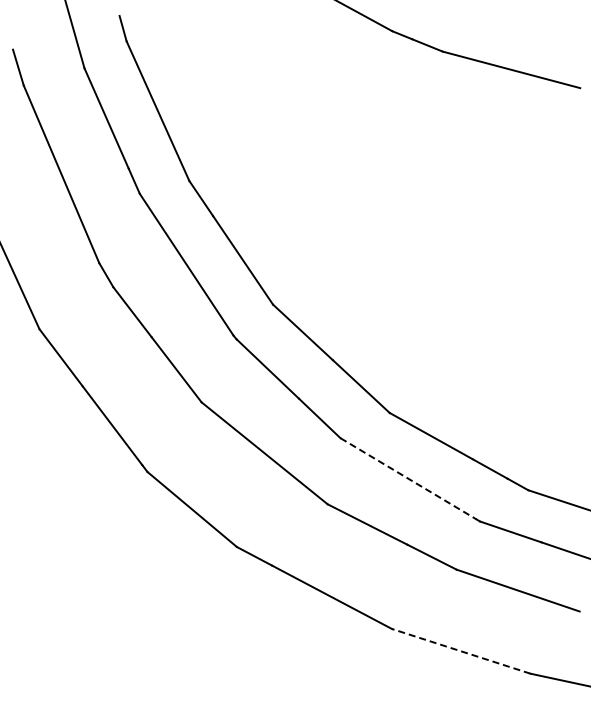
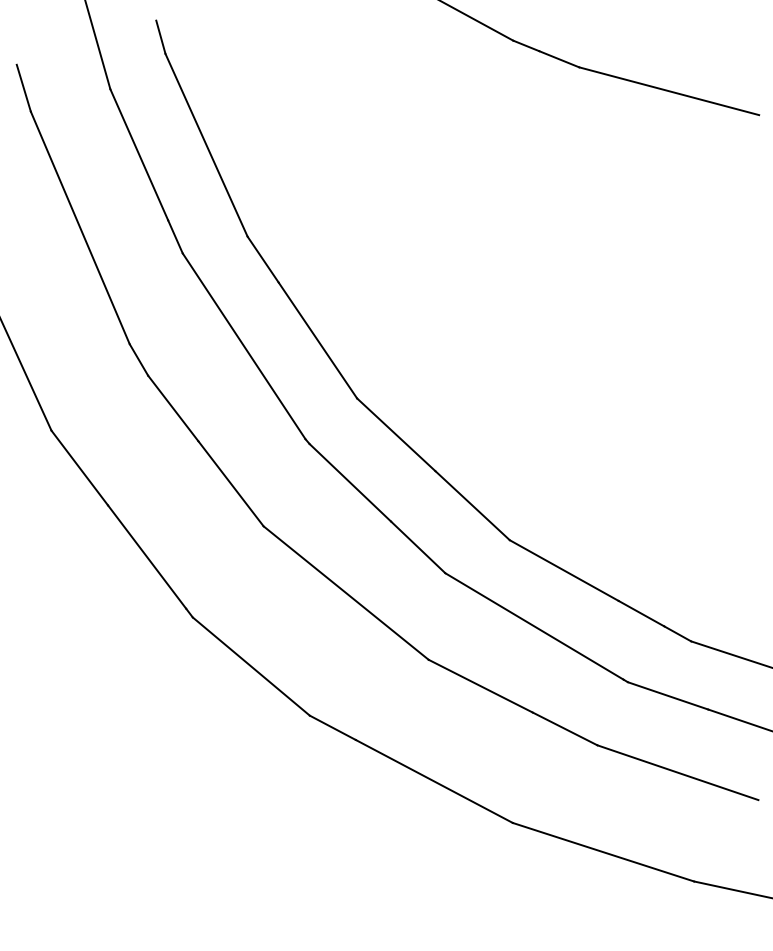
line: (408, 479) -> (534, 627), dashed -> solid
line: (461, 651) -> (603, 852), dashed -> solid

